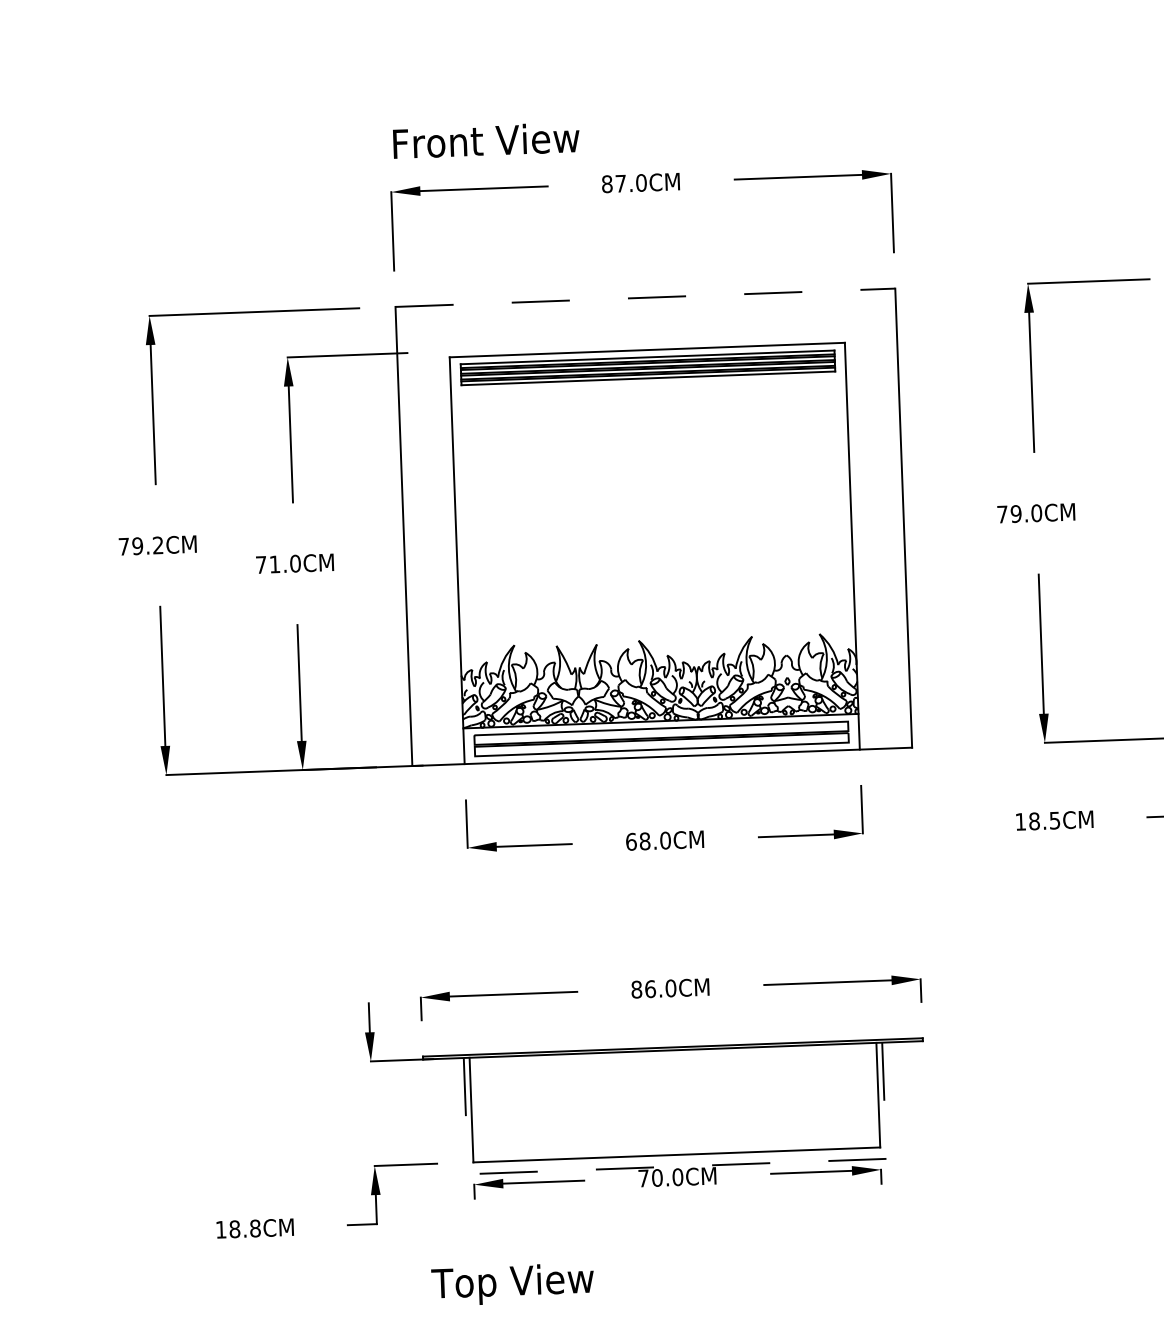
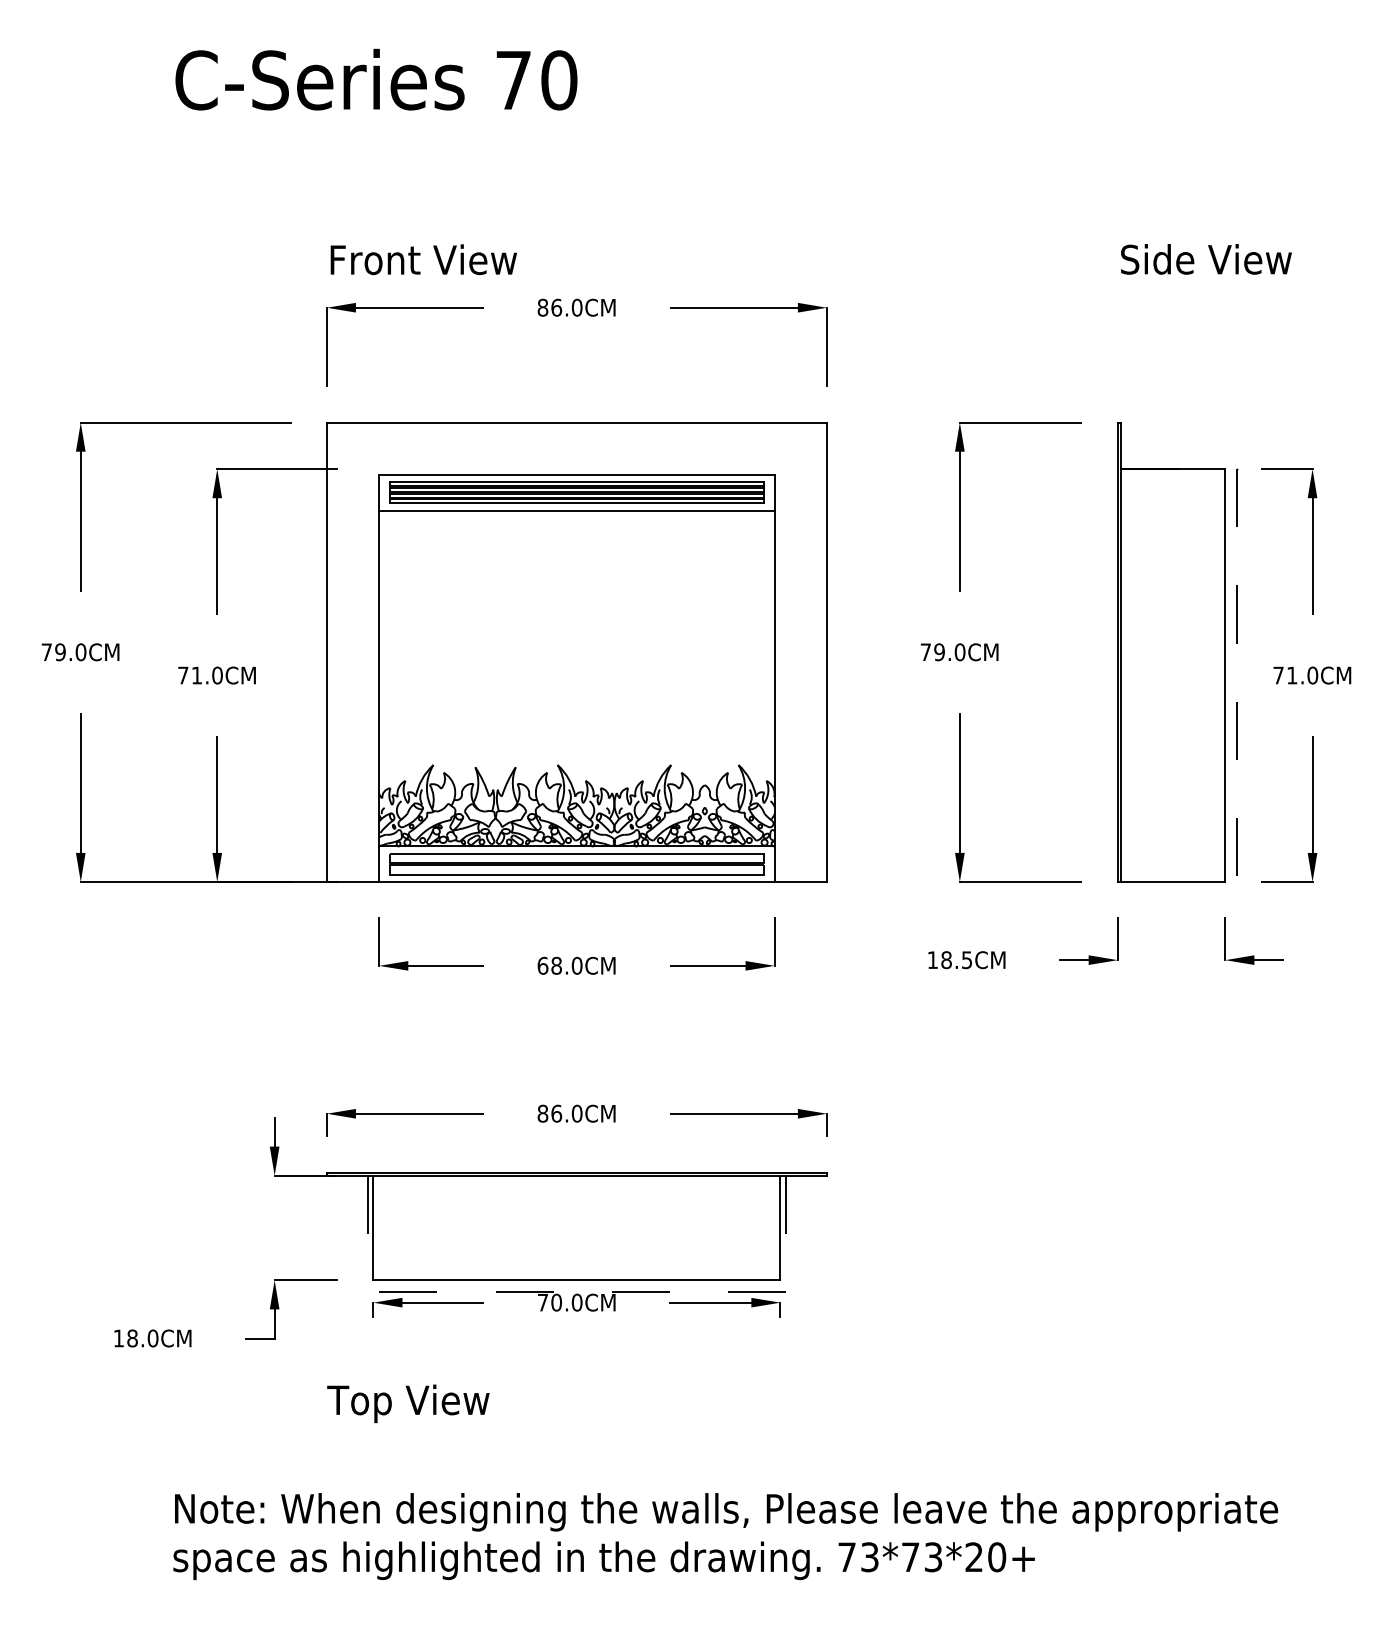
text: (620, 183) -> (556, 307), 87.0CM -> 86.0CM
line: (645, 297) -> (577, 422), dashed -> solid
line: (648, 385) -> (576, 510), added
text: (157, 545) -> (80, 652), 79.2CM -> 79.0CM
text: (254, 1228) -> (152, 1338), 18.8CM -> 18.0CM

